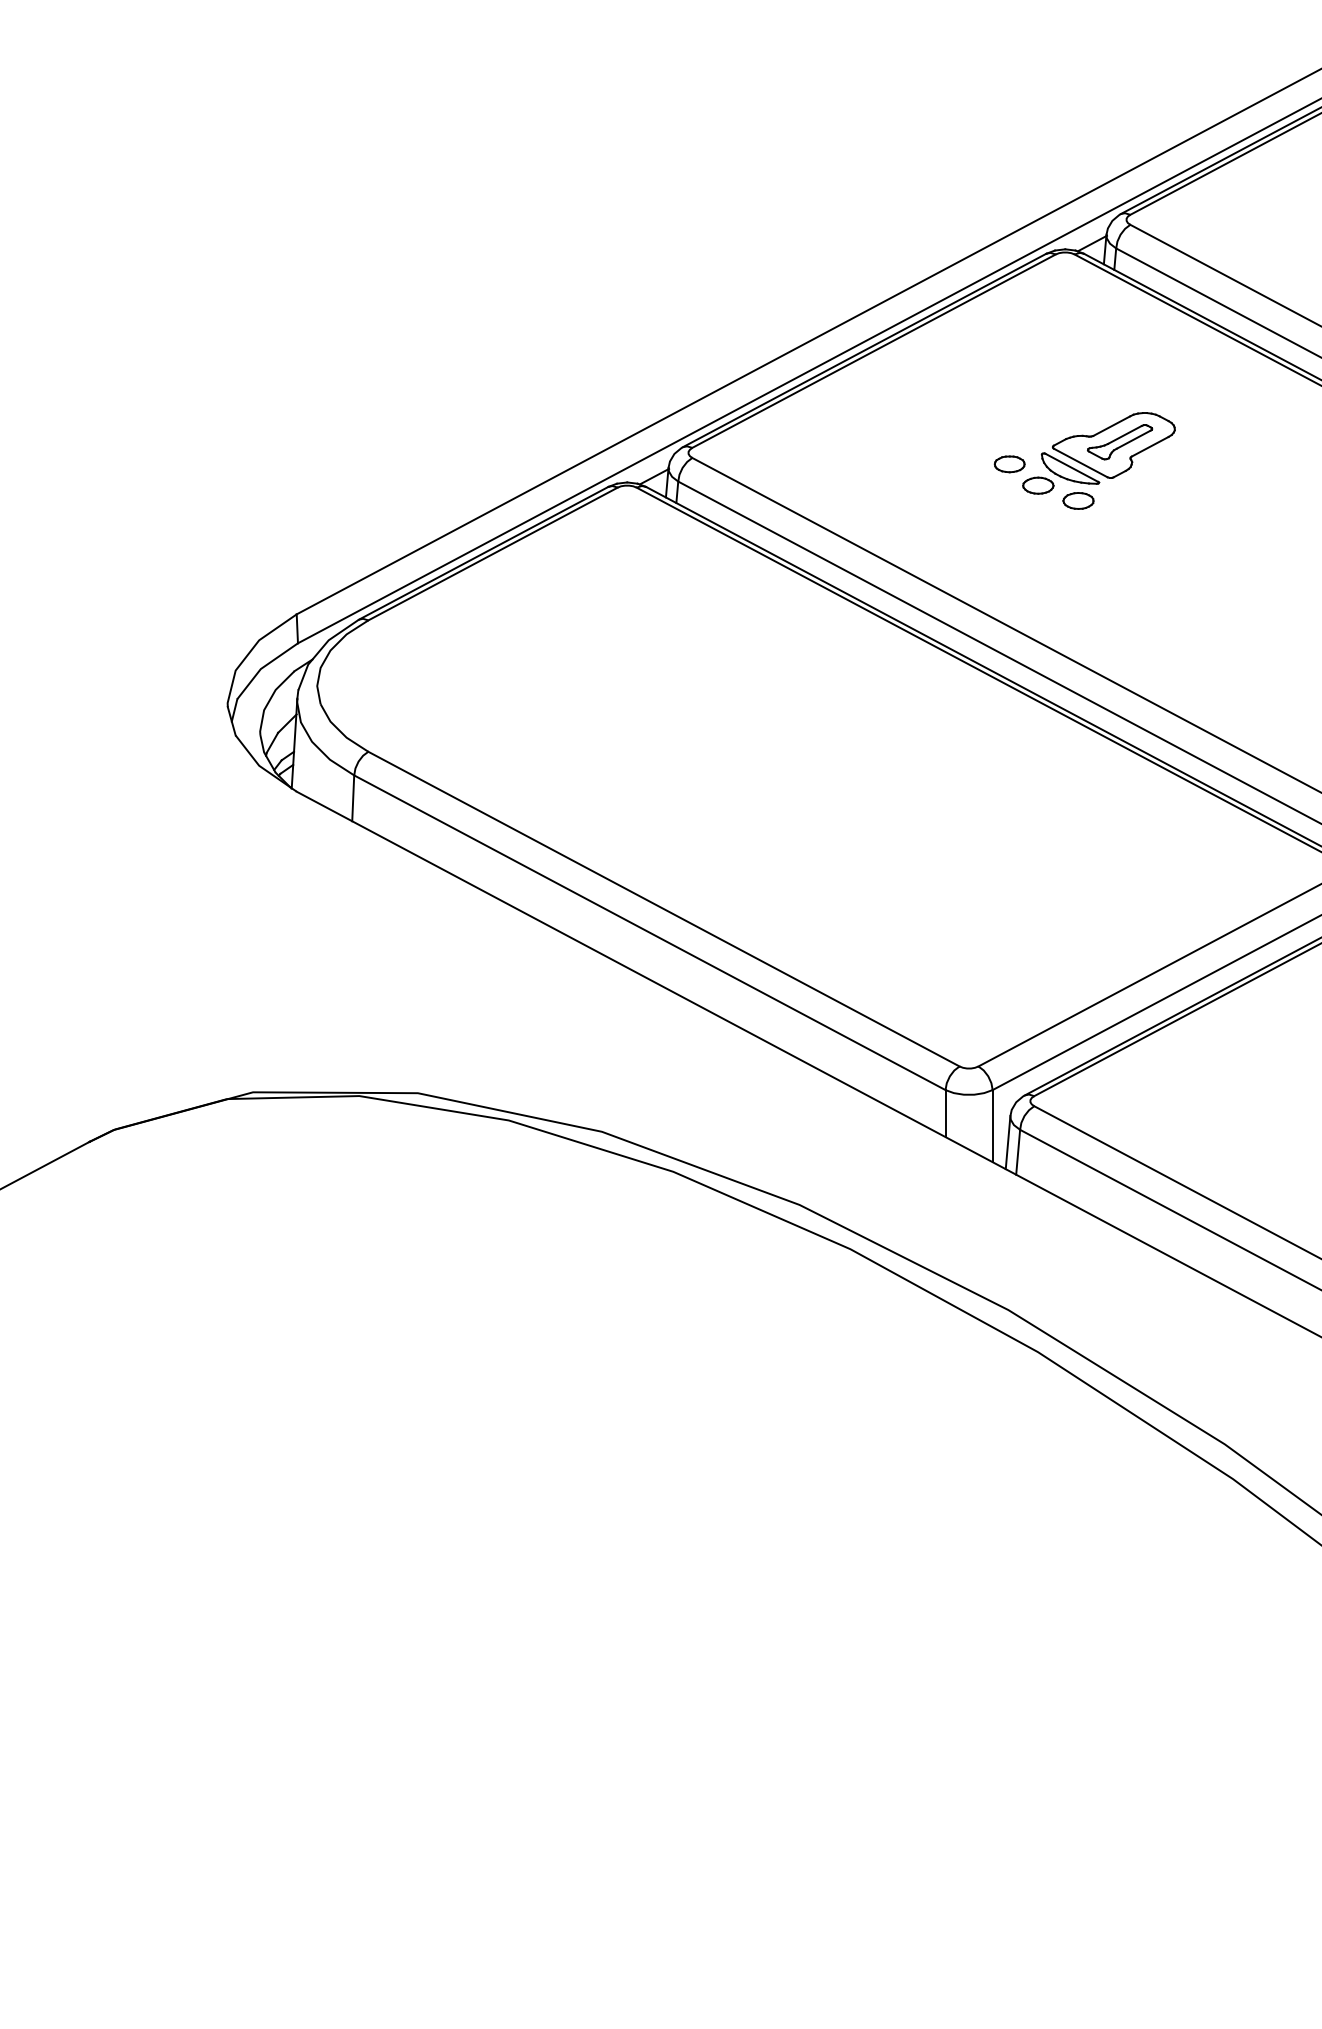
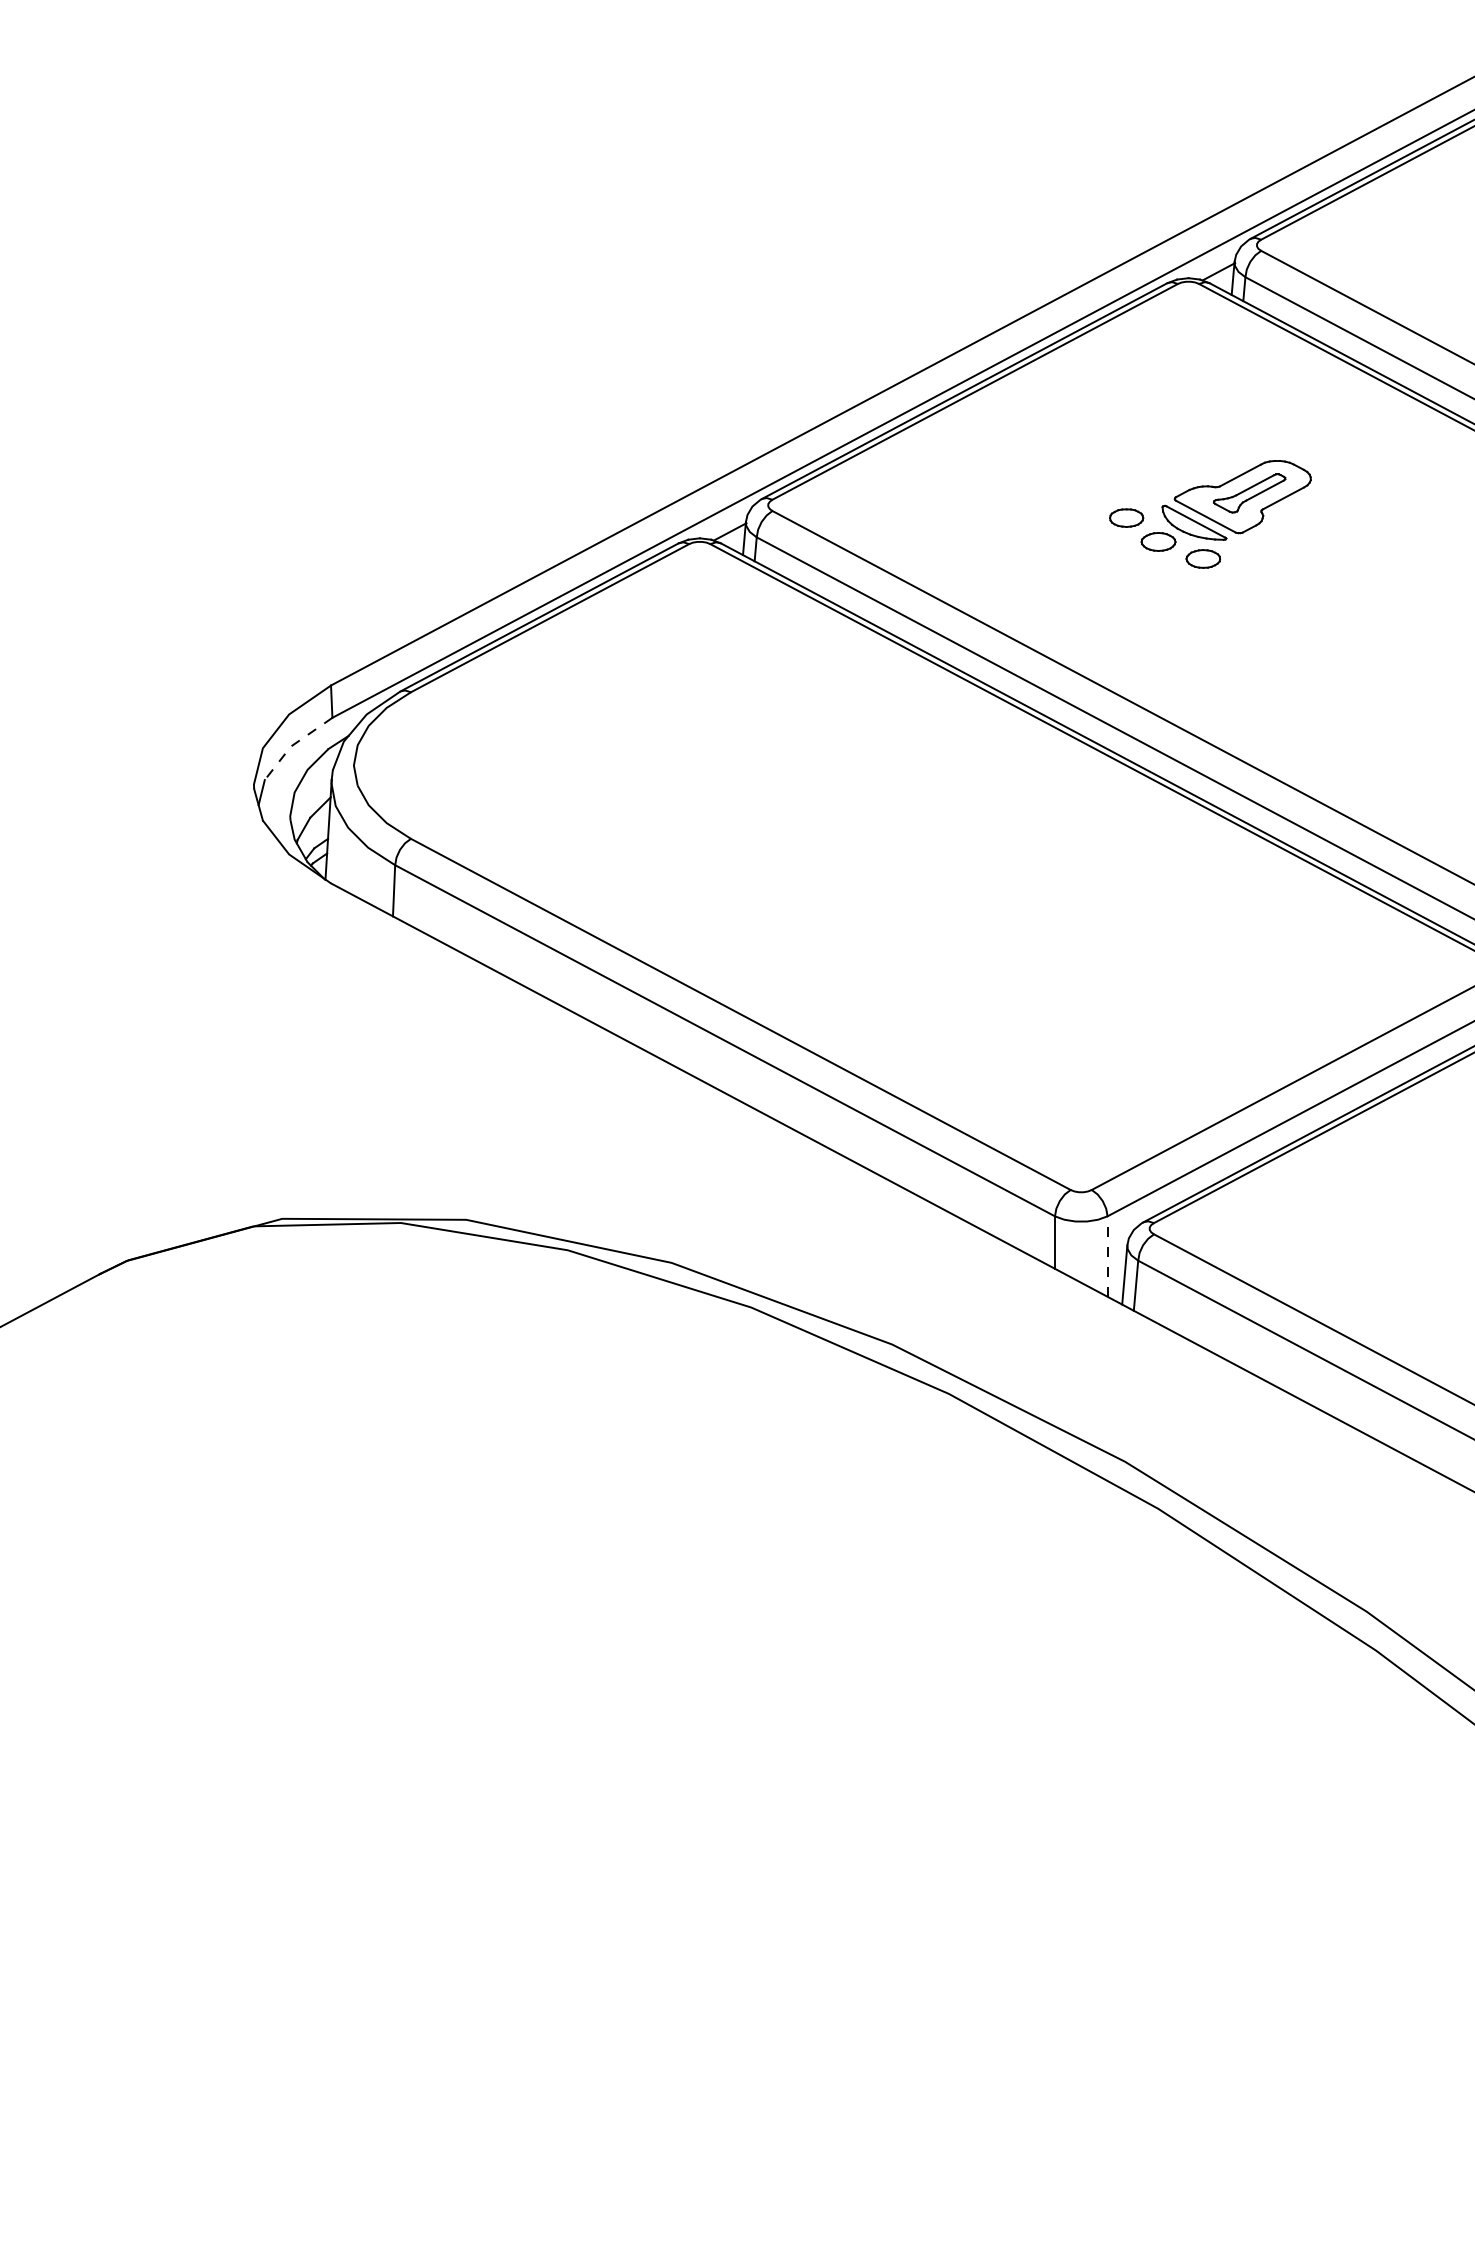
line: (263, 667) -> (293, 744), solid -> dashed
line: (992, 1126) -> (1107, 1256), solid -> dashed

